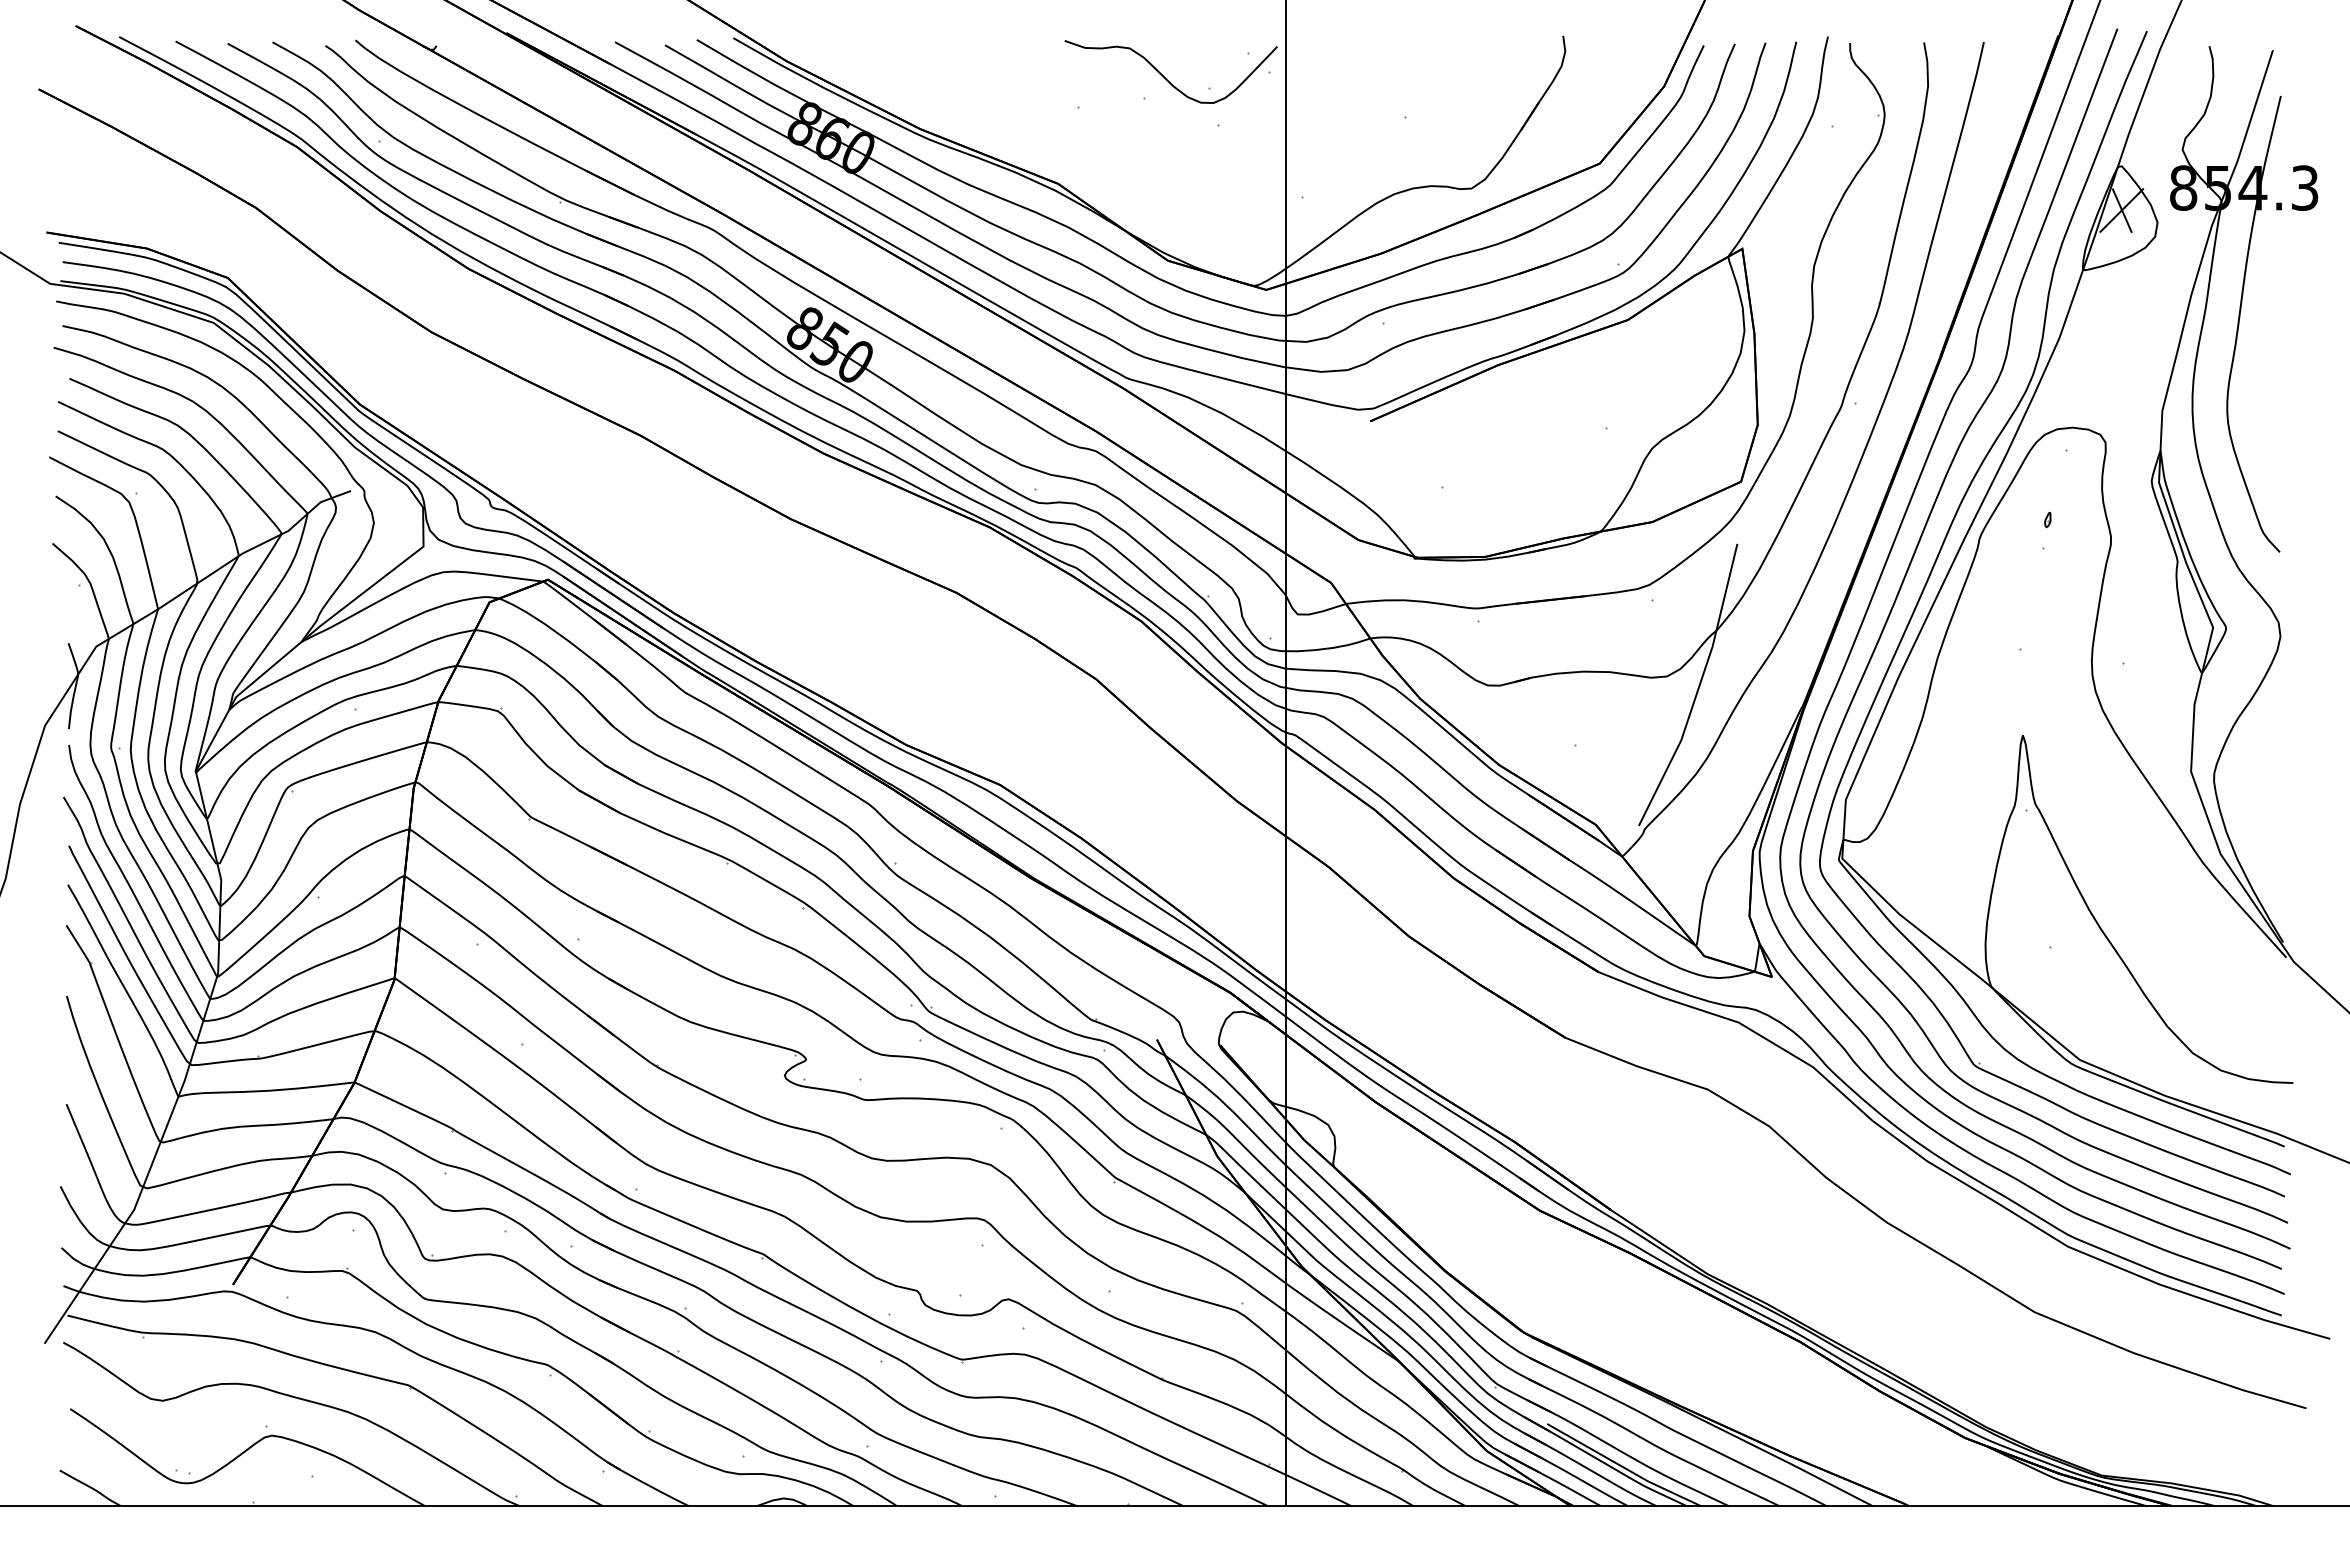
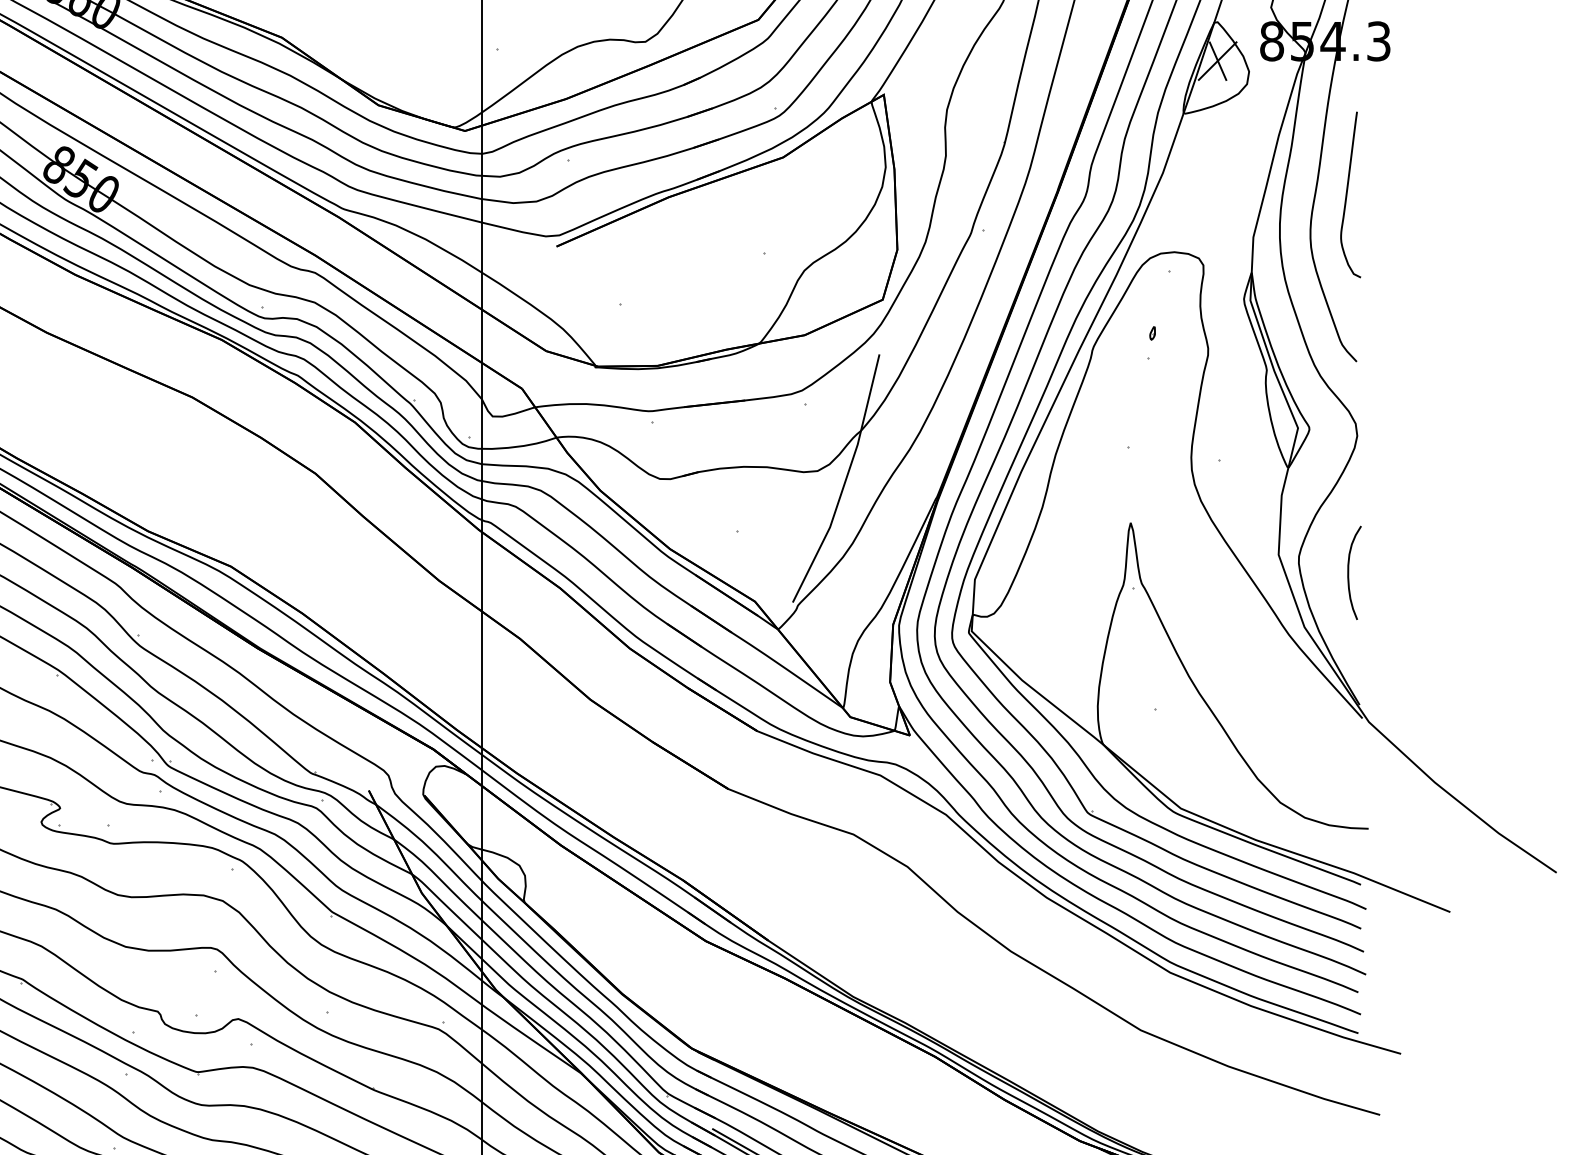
curve: (2269, 362) -> (1347, 194), added
curve: (2271, 791) -> (1349, 572), added

